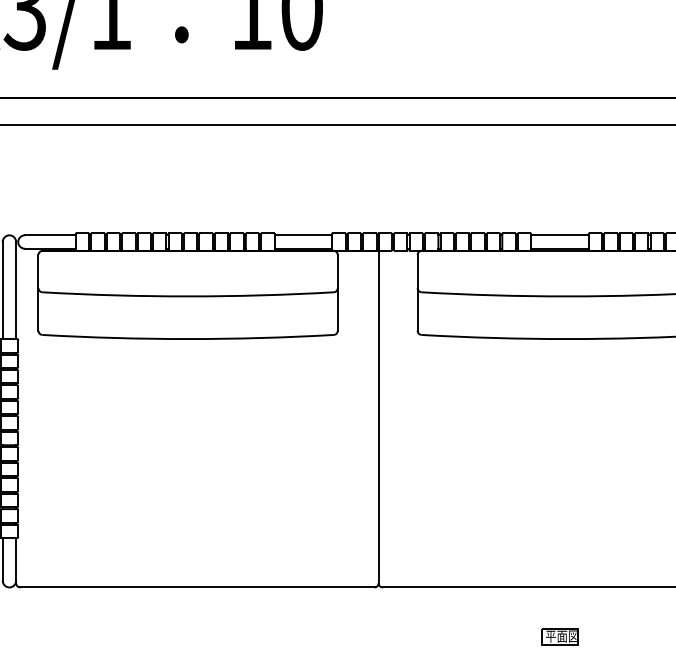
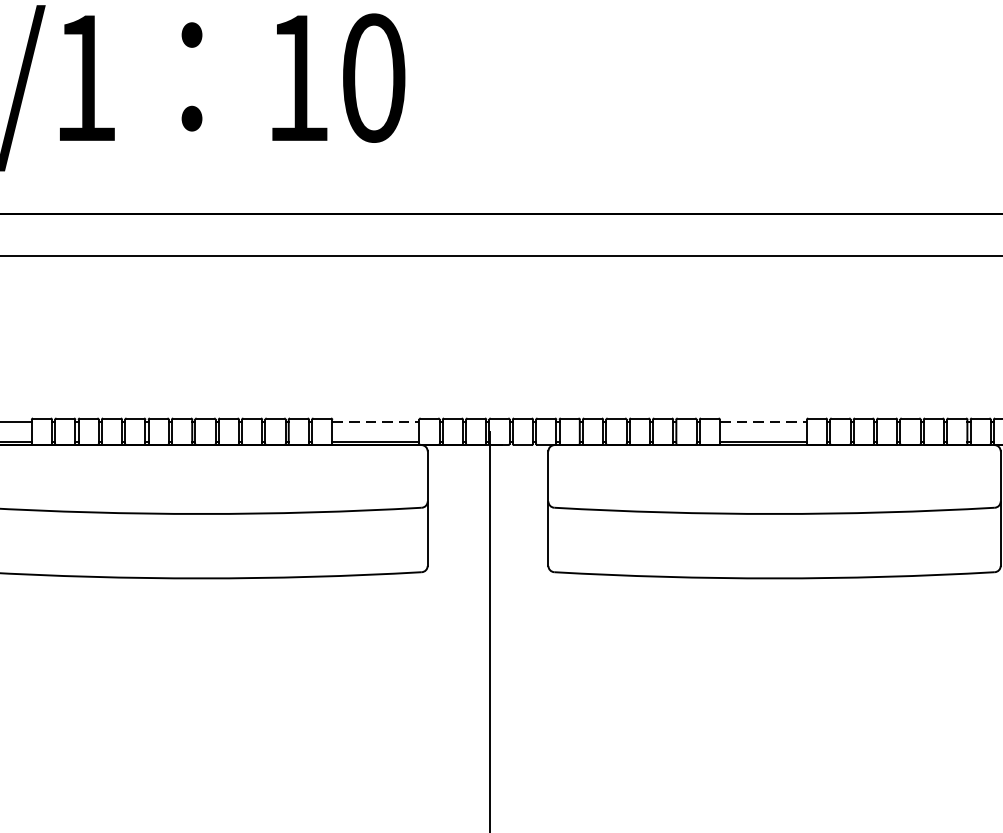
line: (303, 235) -> (375, 421), solid -> dashed
line: (559, 235) -> (762, 421), solid -> dashed

